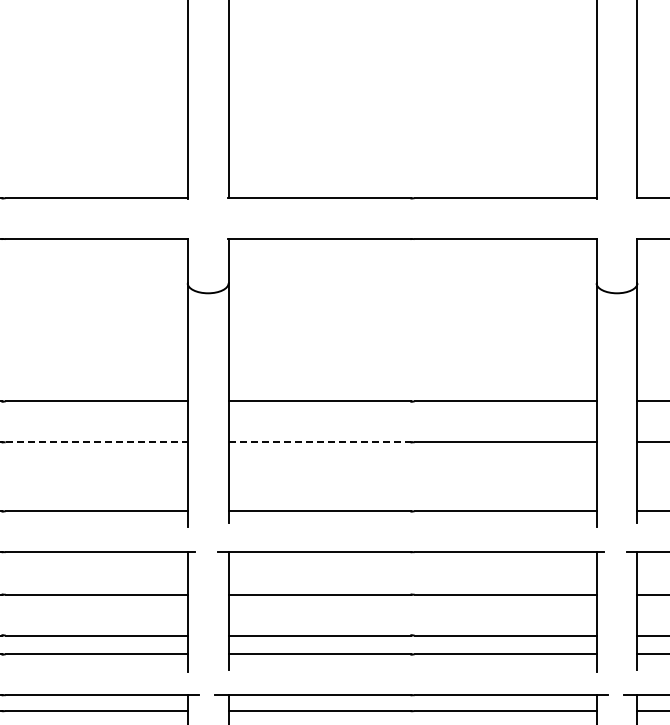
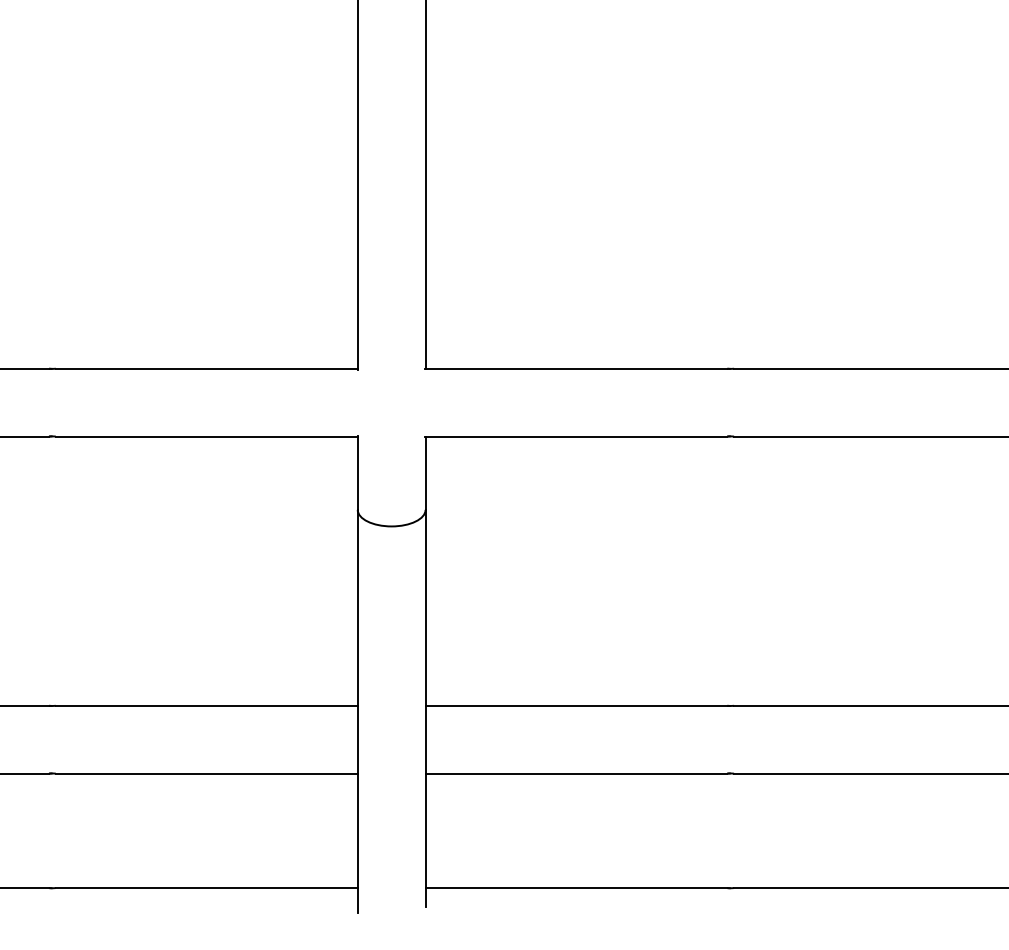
line: (97, 442) -> (208, 773), dashed -> solid
line: (320, 442) -> (578, 773), dashed -> solid

